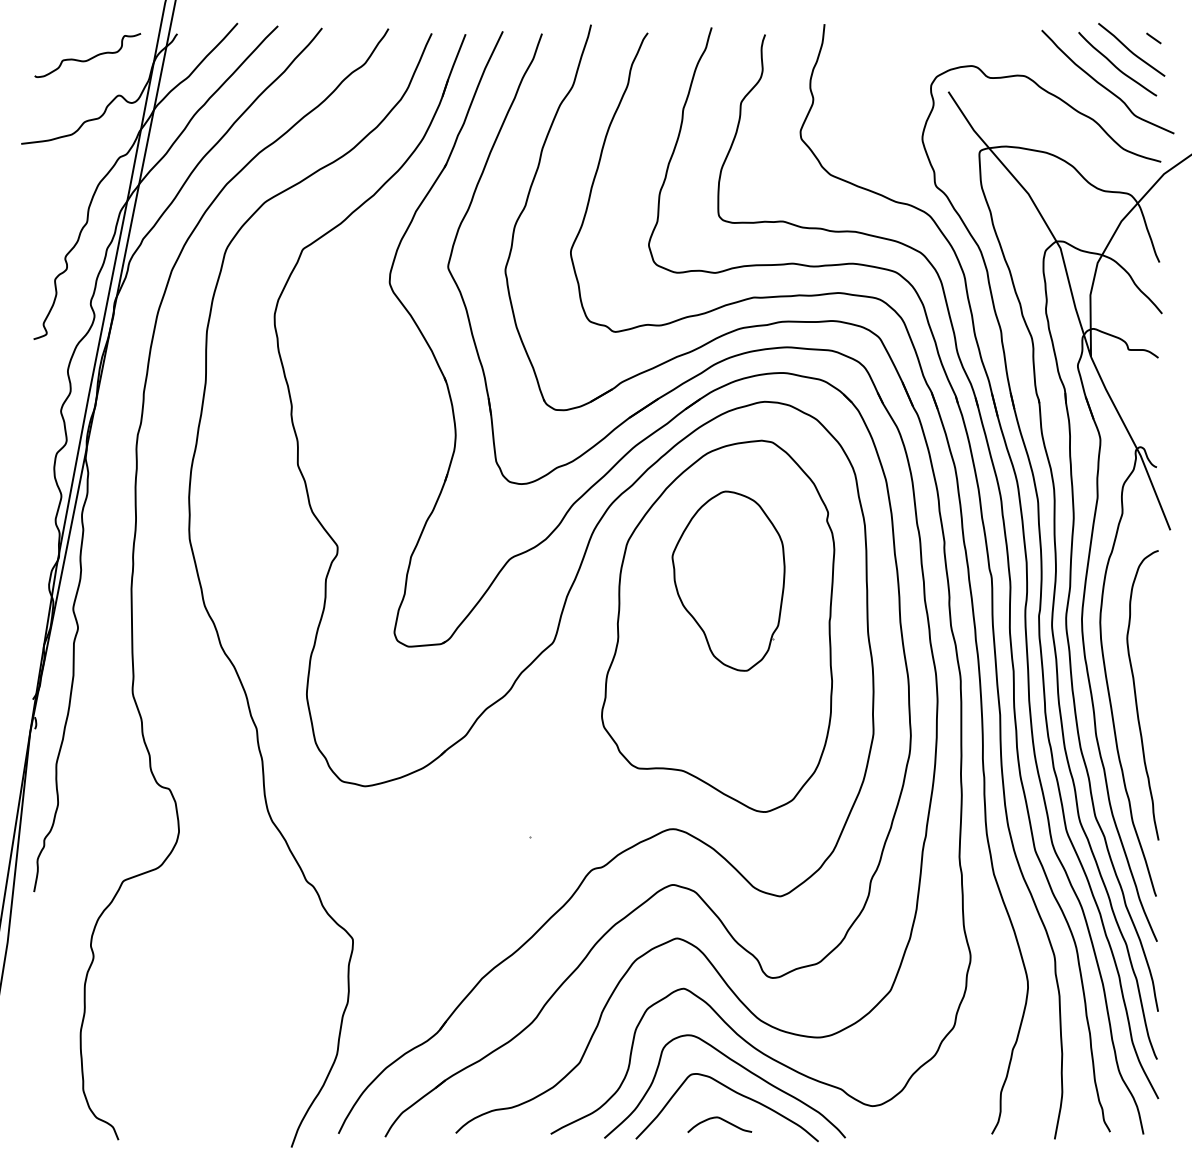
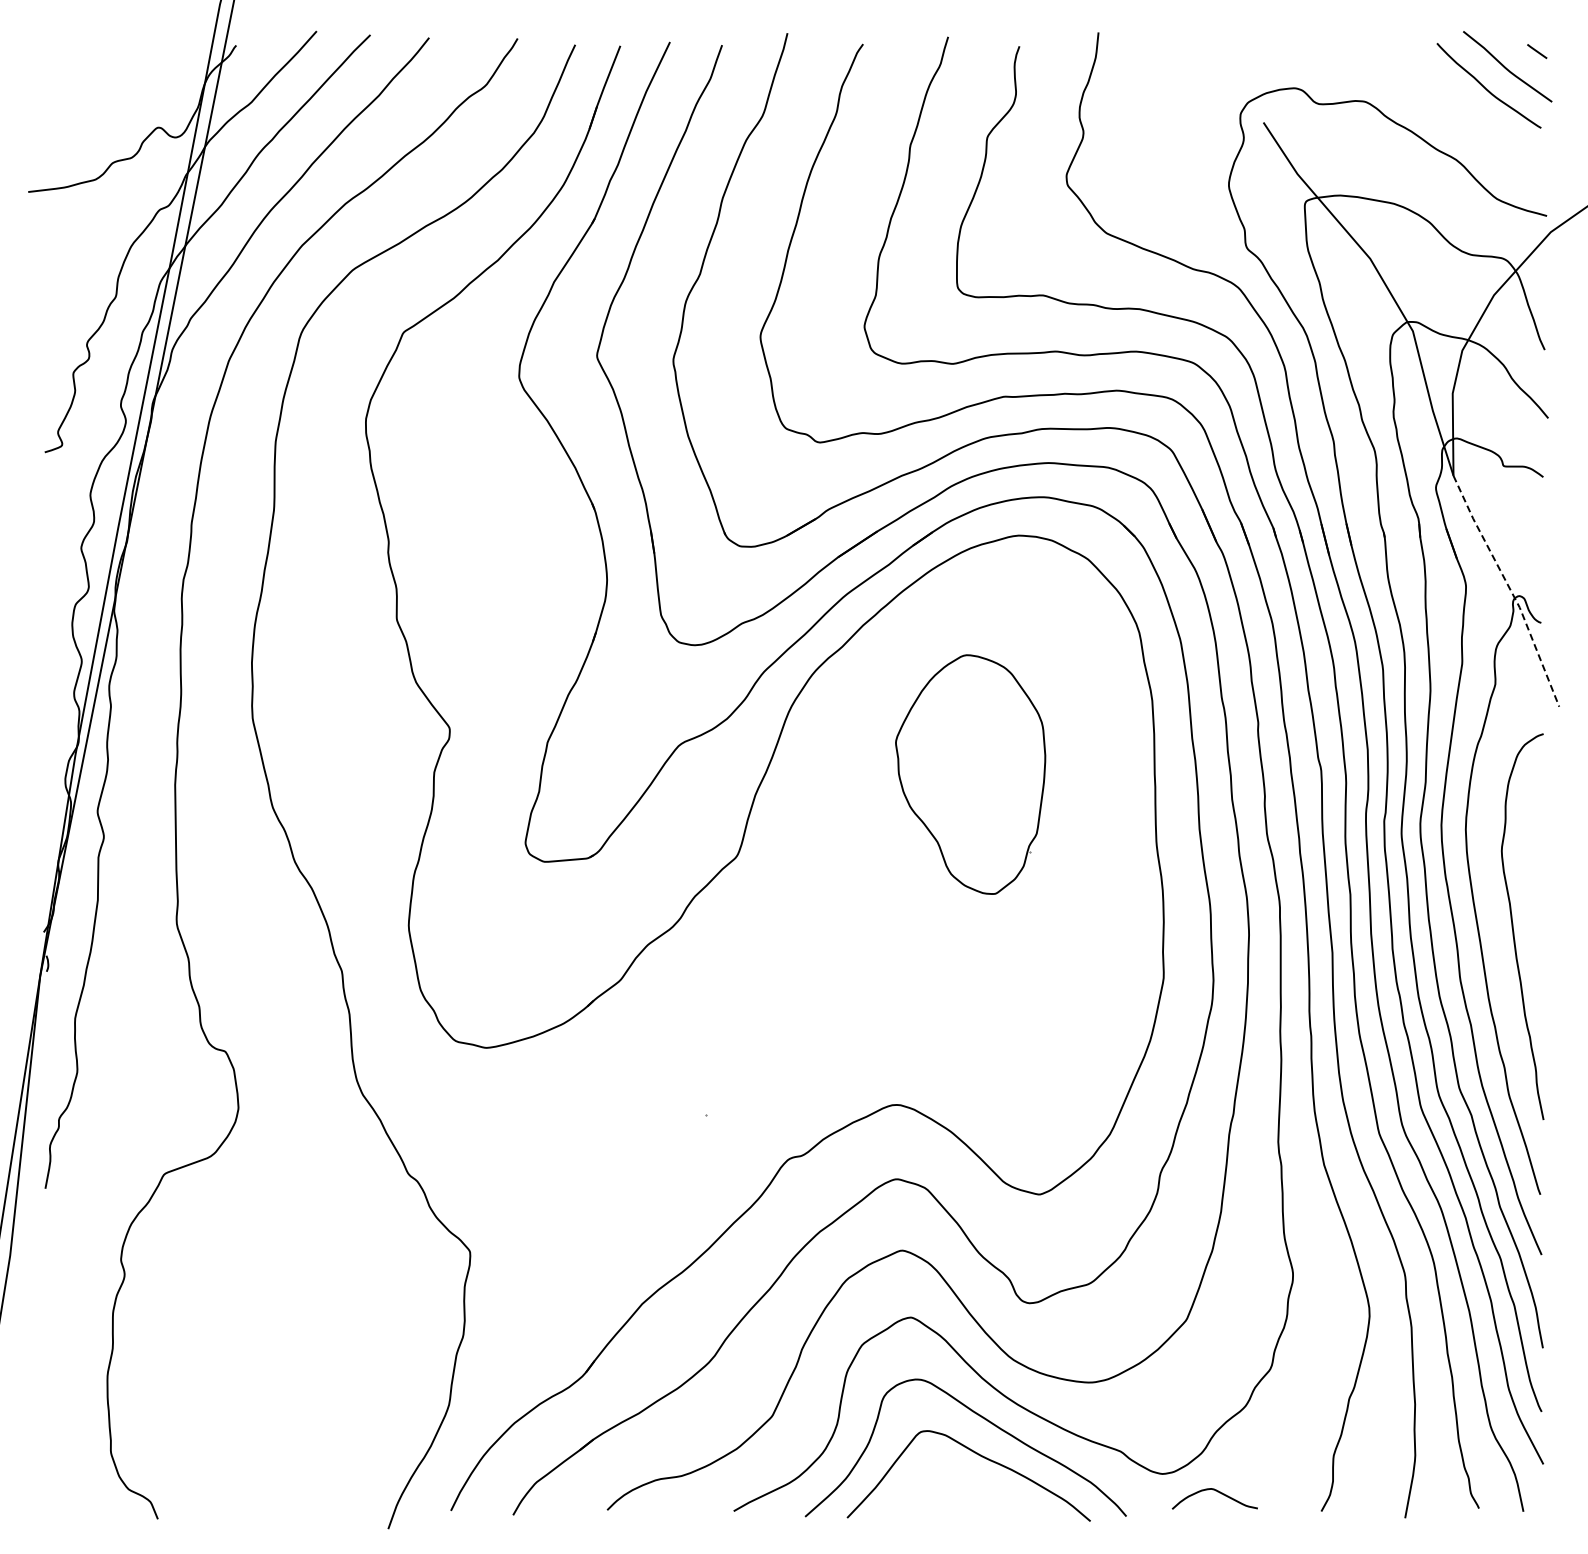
curve: (90, 57) -> (120, 77), removed
curve: (1103, 85) -> (1470, 114), removed
line: (1133, 442) -> (1510, 589), solid -> dashed
part: (717, 626) -> (956, 834), removed
curve: (721, 1120) -> (1217, 1492), moved

